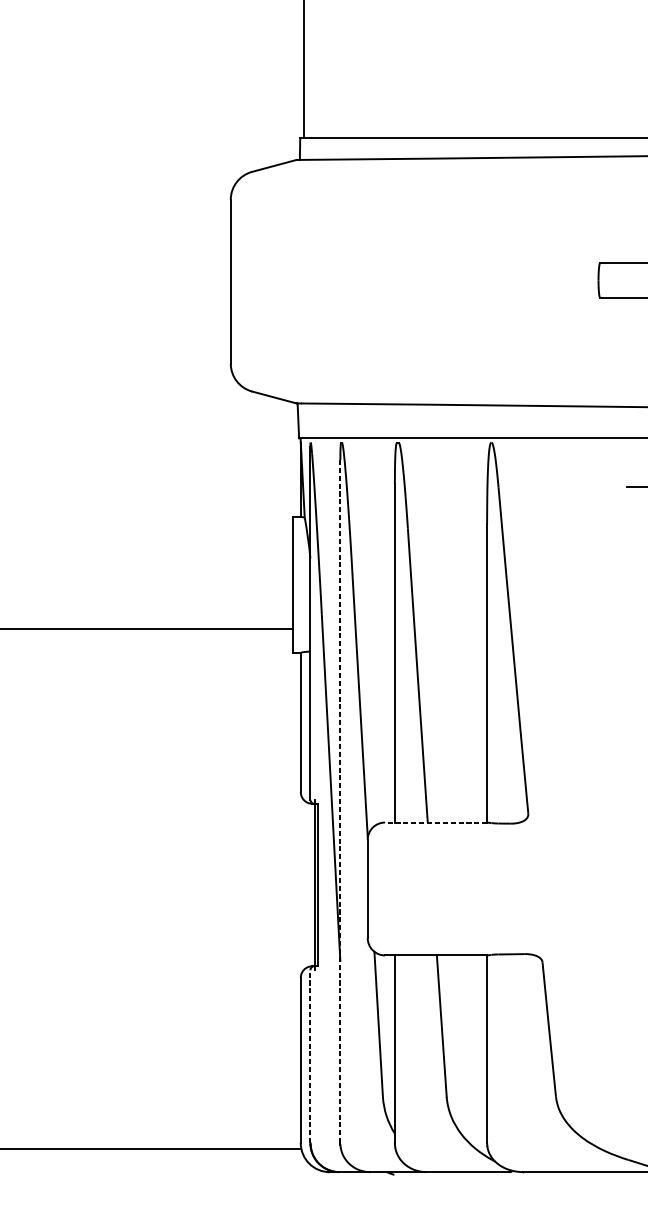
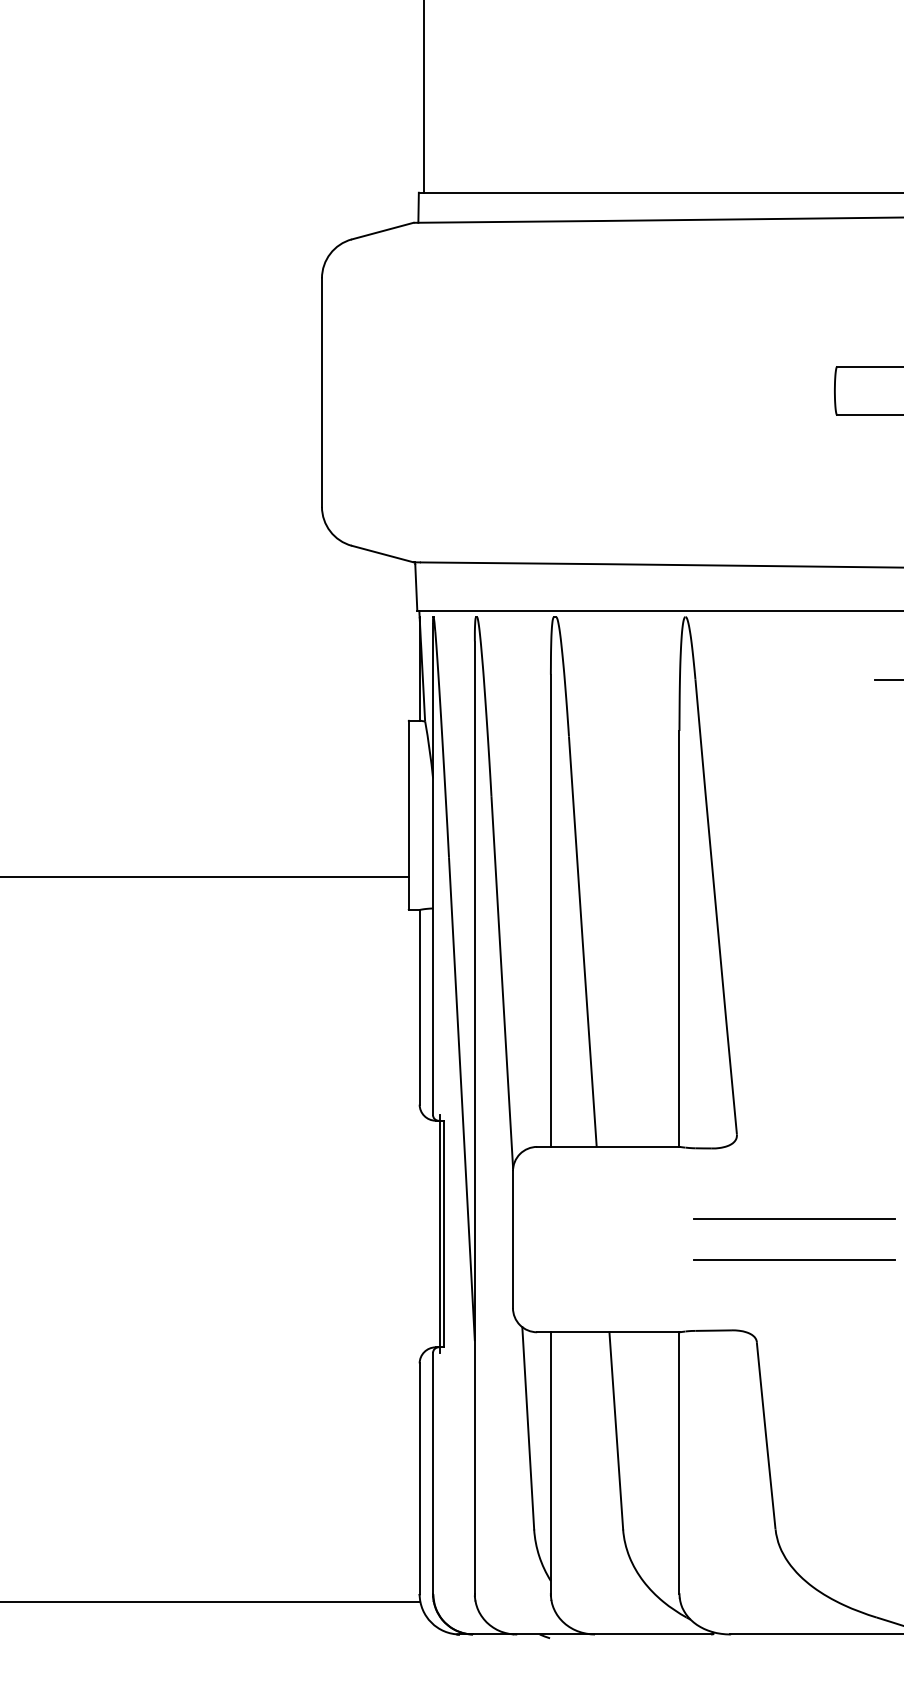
line: (340, 801) -> (474, 1117), dashed -> solid
line: (435, 822) -> (607, 1146), dashed -> solid
line: (568, 874) -> (793, 1219), added
line: (568, 903) -> (793, 1259), added
line: (310, 1056) -> (433, 1473), dashed -> solid

